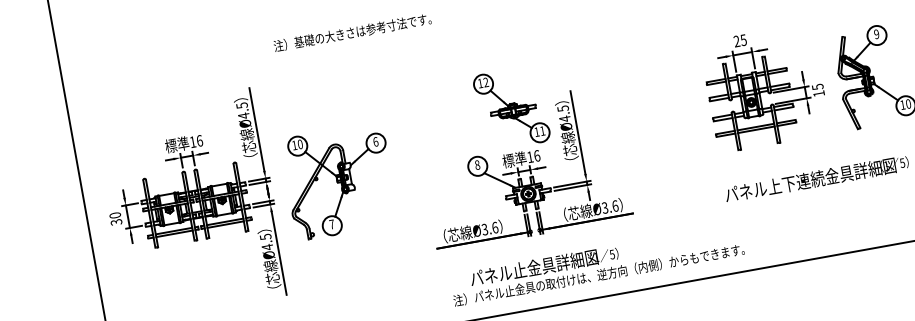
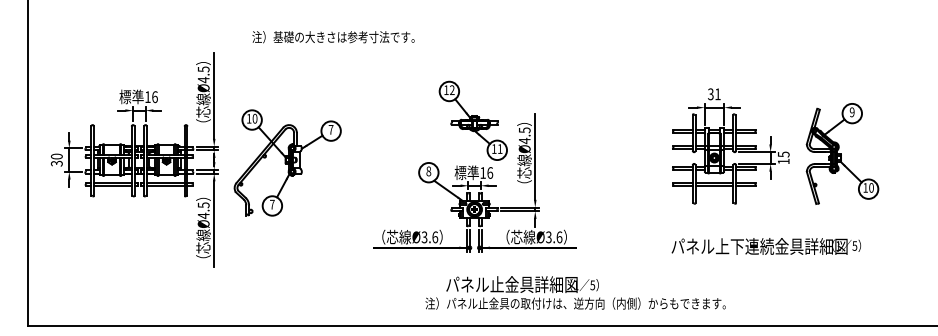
text: (352, 32) -> (333, 37), moved
text: (740, 41) -> (714, 94), 25 -> 31
text: (375, 141) -> (330, 129), 6 -> 7
text: (596, 264) -> (575, 292), moved

